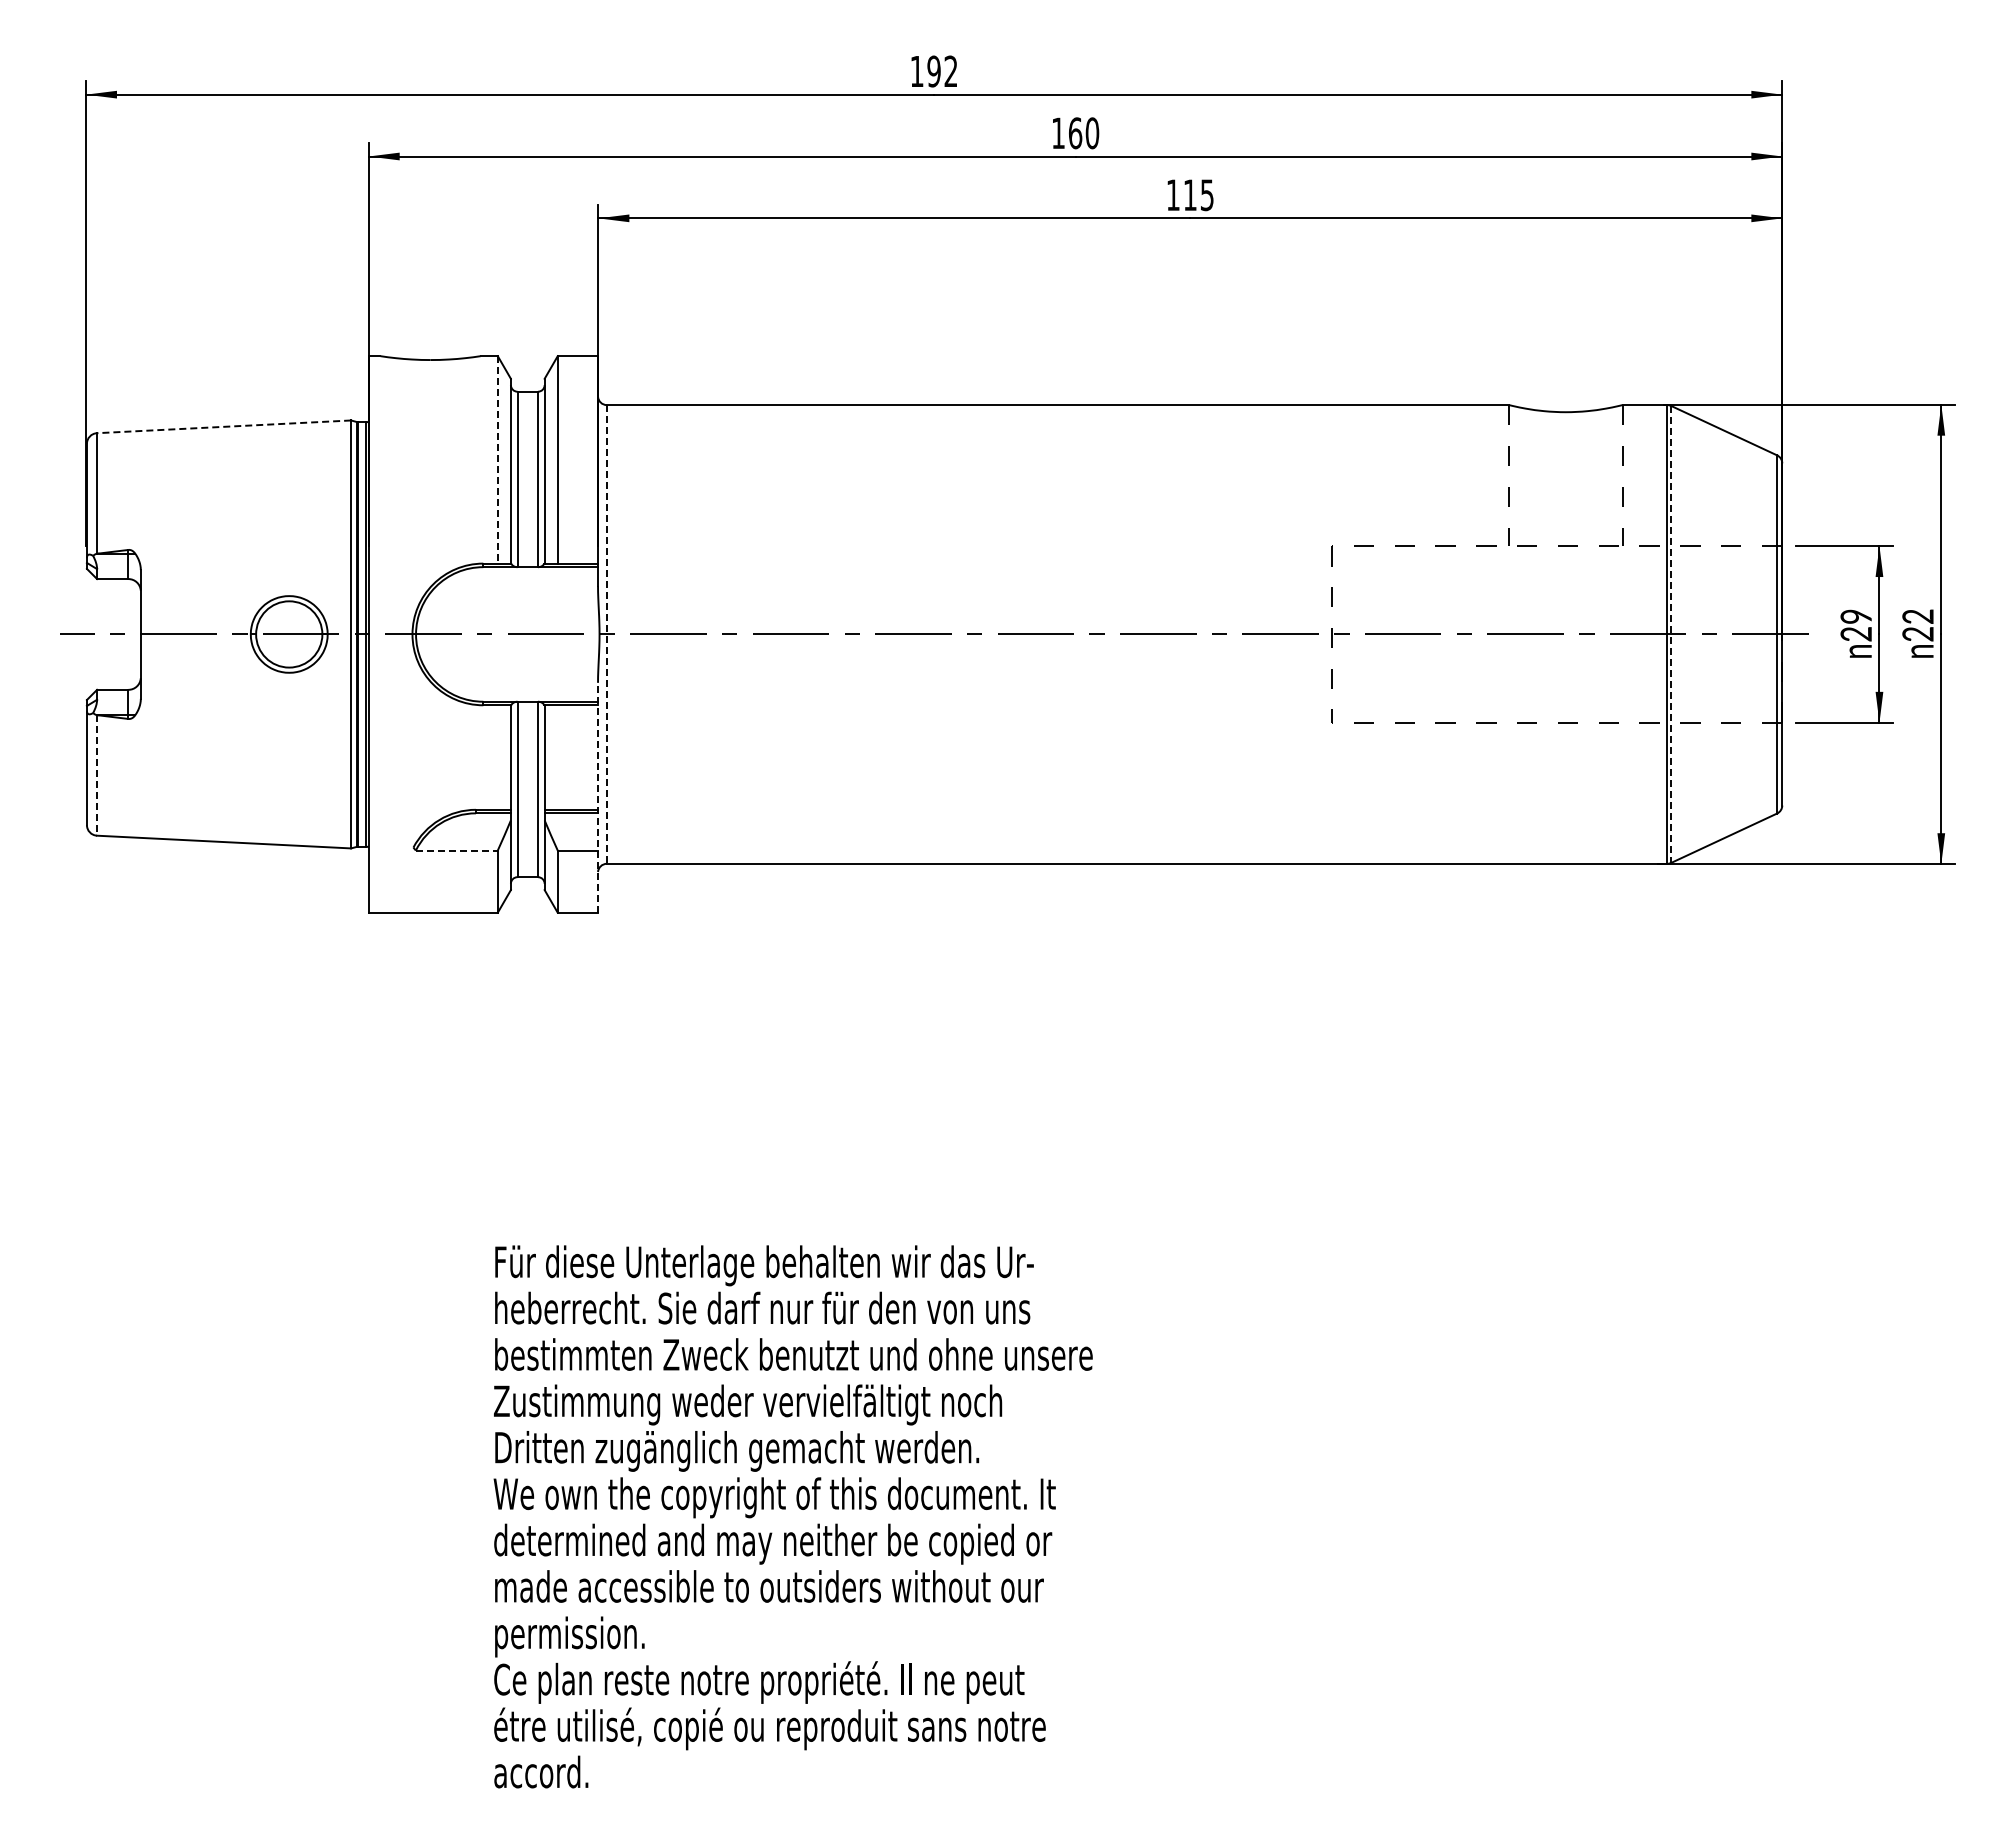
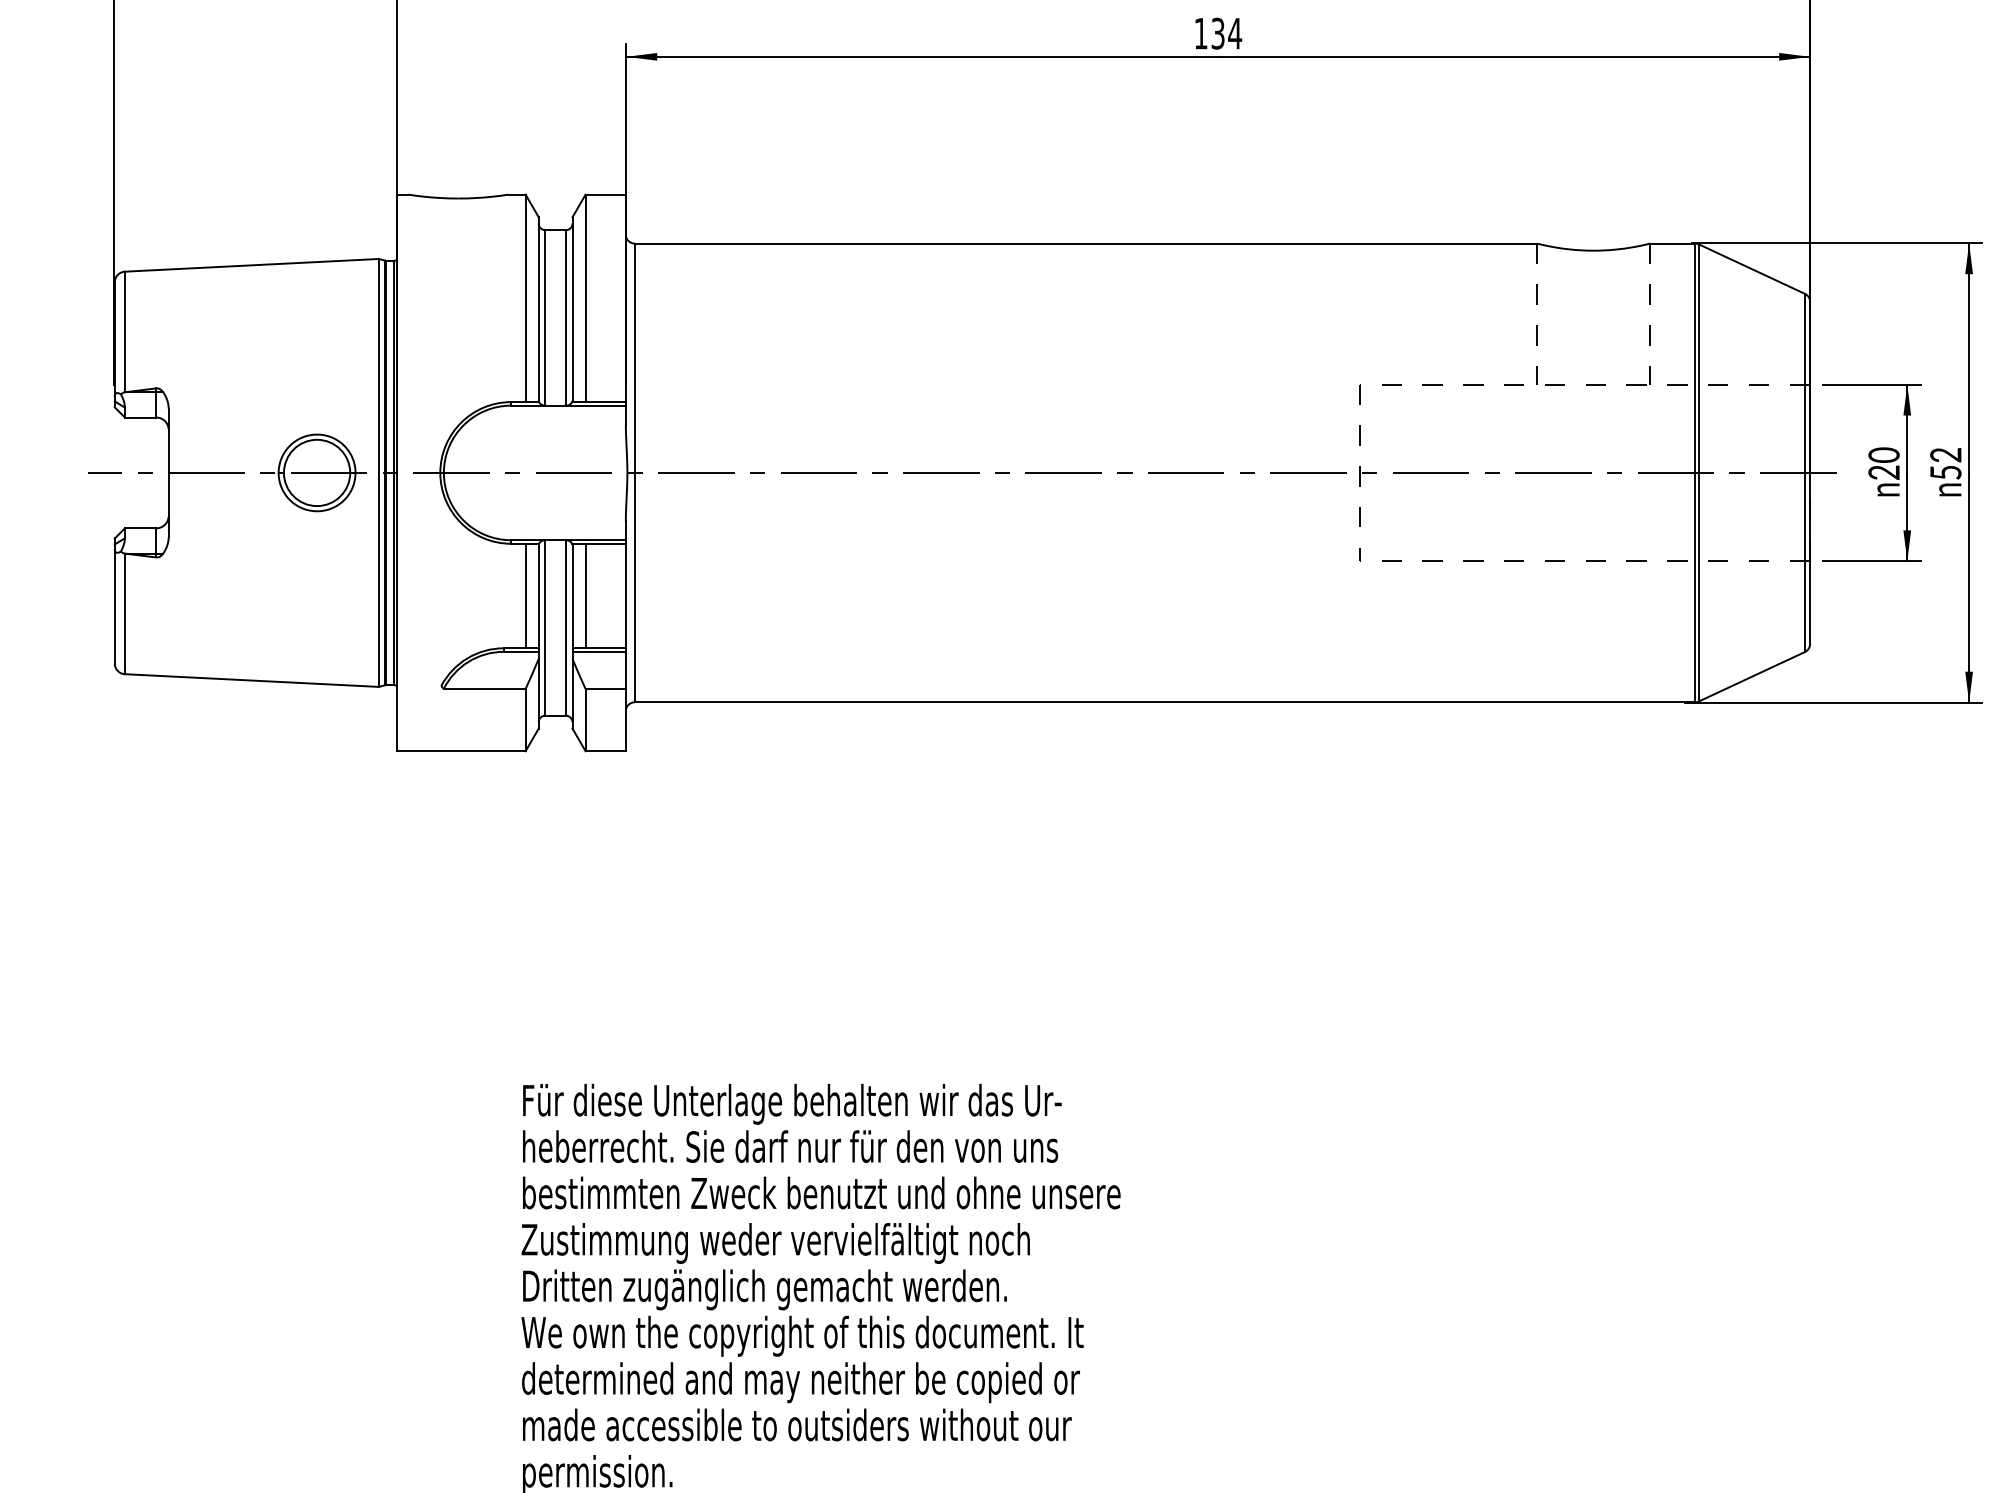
text: (1199, 195) -> (1227, 33), 115 -> 134
line: (223, 426) -> (251, 264), dashed -> solid
line: (497, 459) -> (525, 297), dashed -> solid
text: (1857, 616) -> (1885, 454), 29 -> 20
line: (606, 634) -> (634, 472), dashed -> solid
line: (1671, 634) -> (1699, 472), dashed -> solid
text: (1917, 634) -> (1945, 472), 22 -> 52
line: (497, 757) -> (525, 595), added
line: (557, 757) -> (585, 595), added
line: (97, 775) -> (125, 613), dashed -> solid
line: (598, 797) -> (626, 635), dashed -> solid
line: (456, 850) -> (484, 688), dashed -> solid

